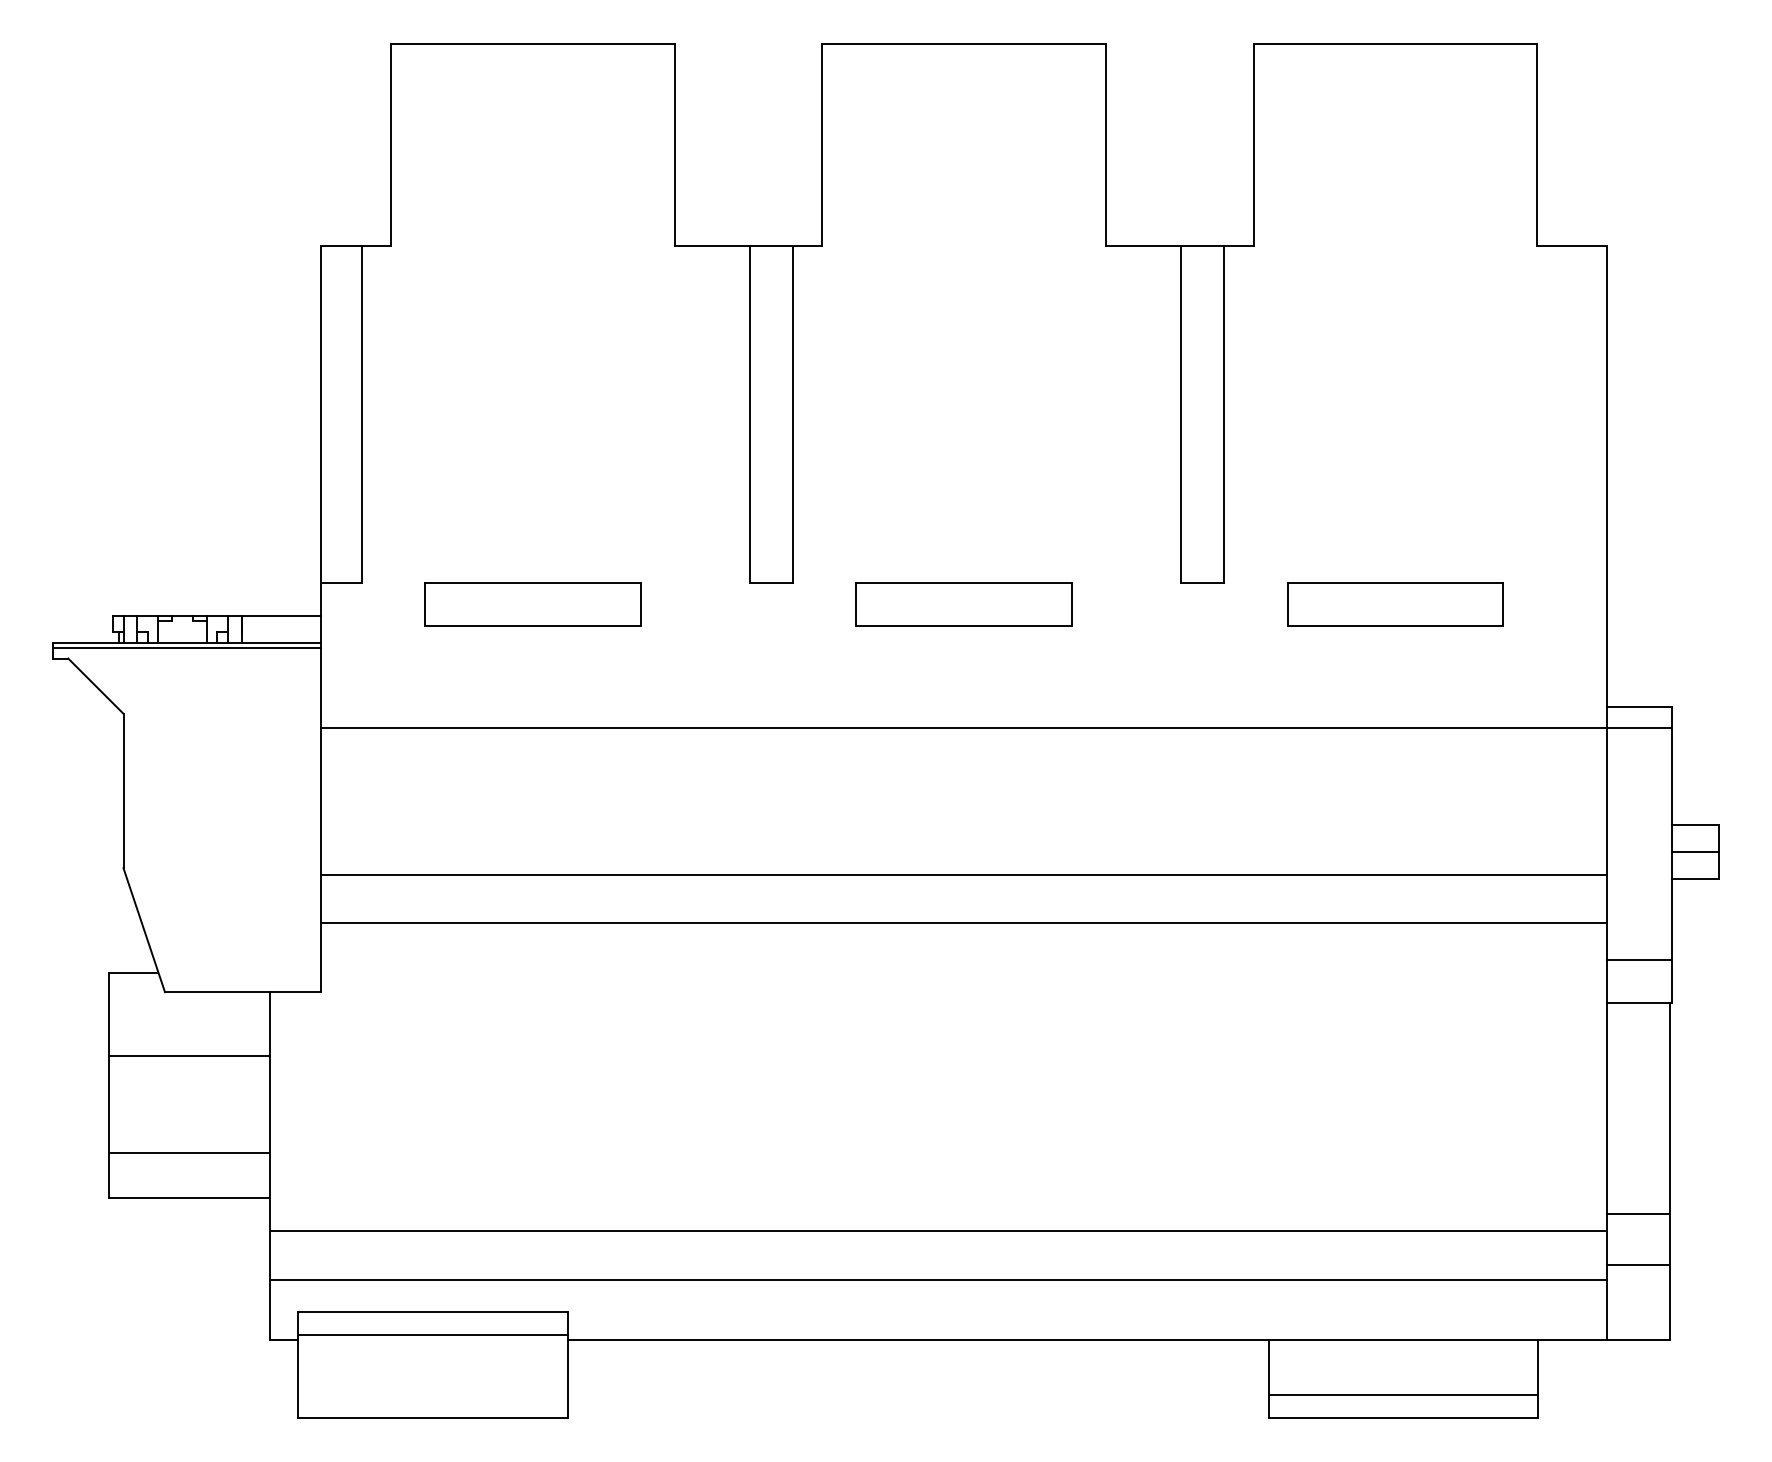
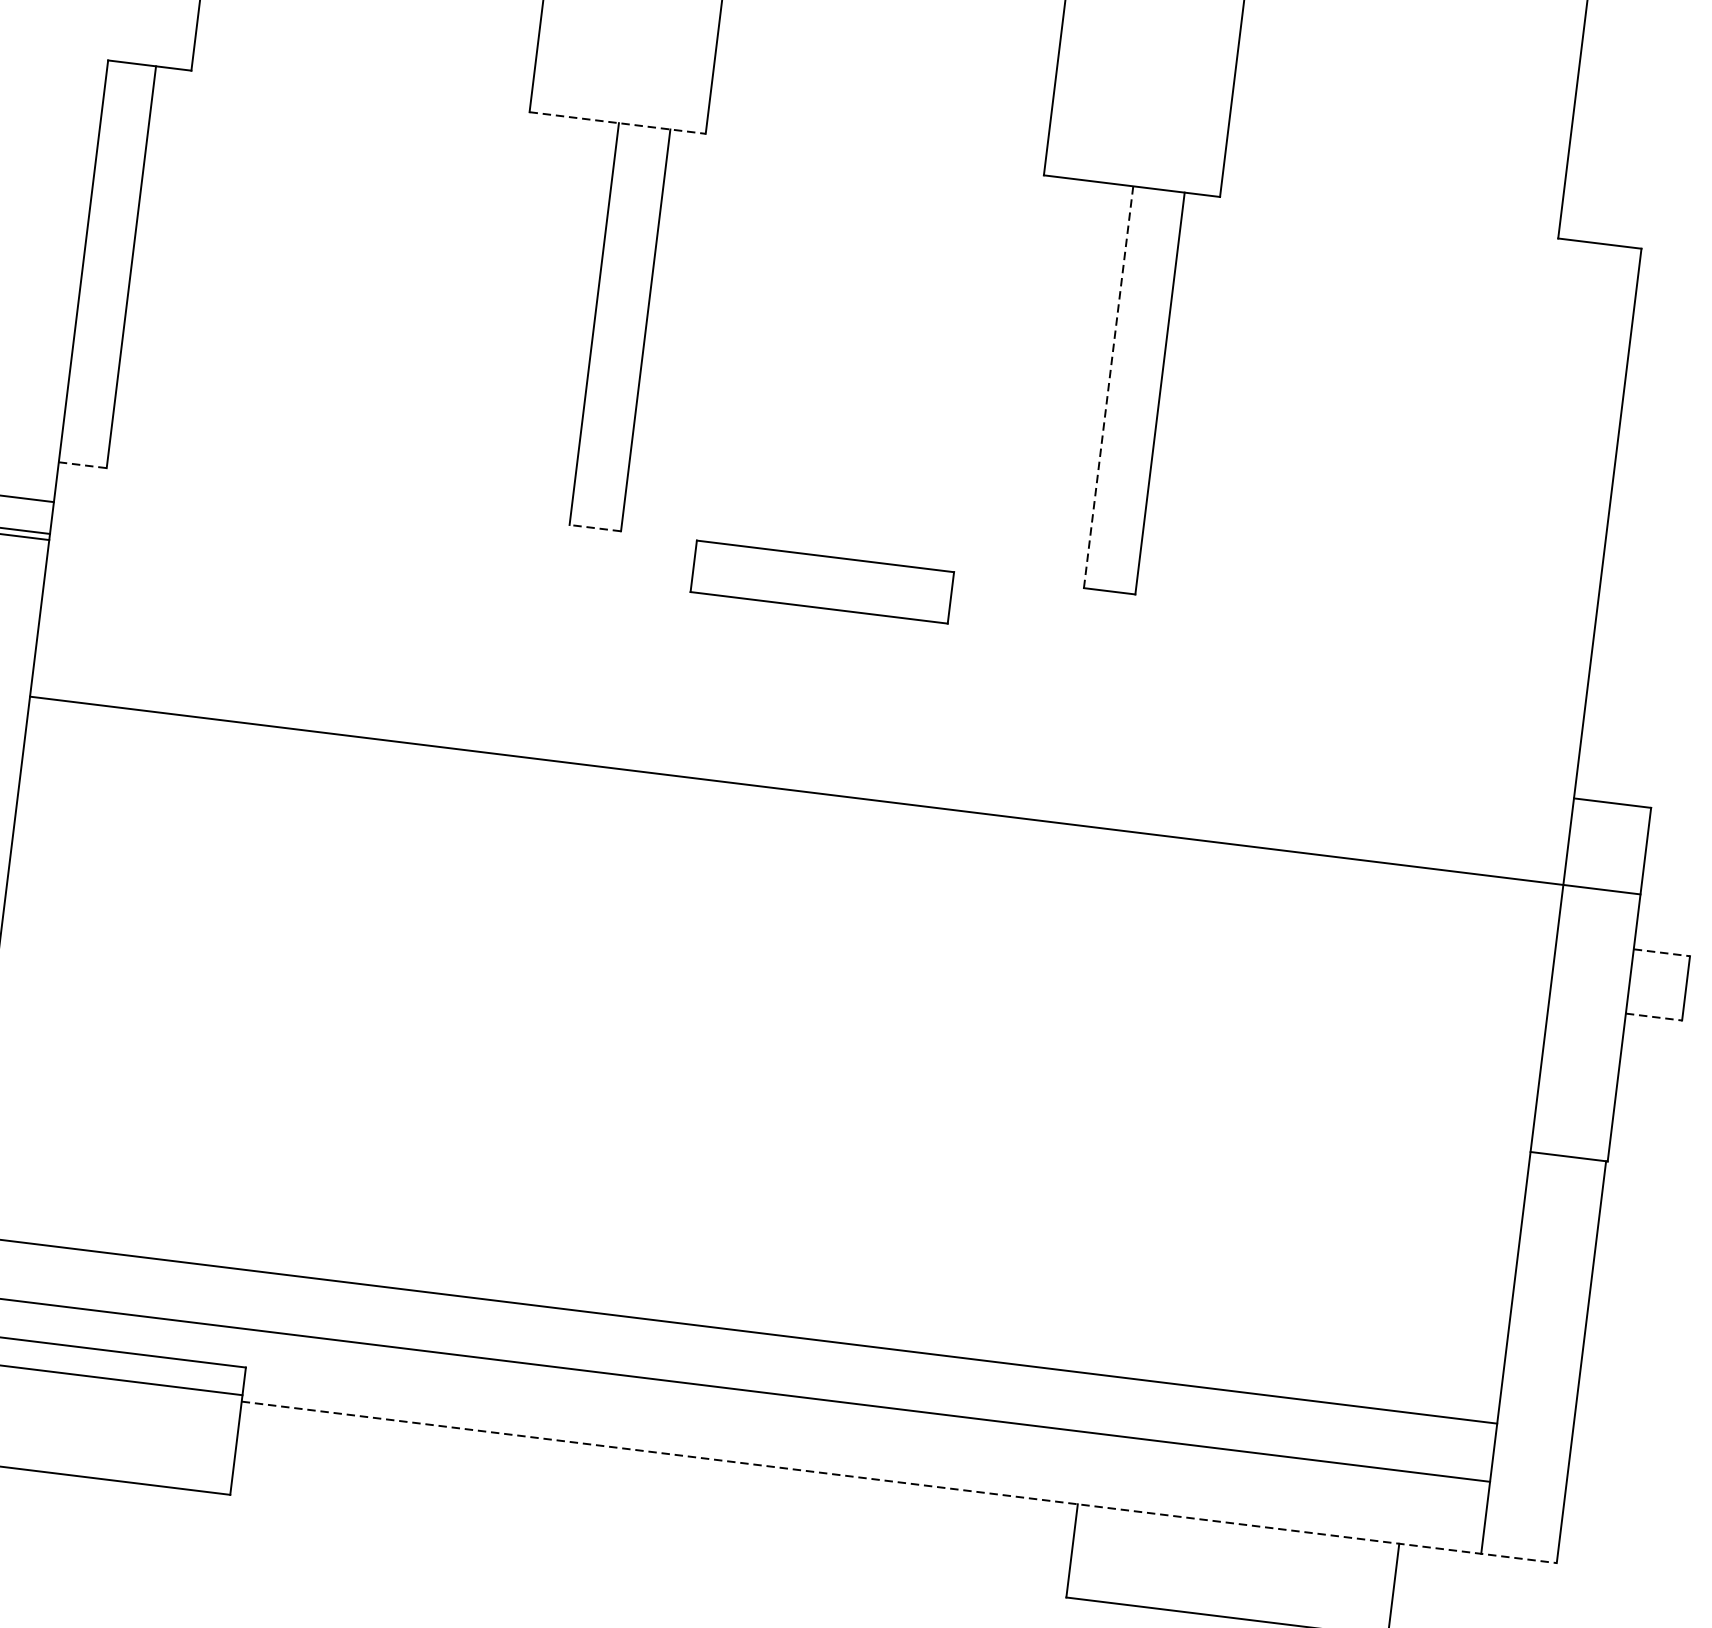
line: (748, 245) -> (617, 122), solid -> dashed
line: (1180, 413) -> (1108, 386), solid -> dashed
line: (341, 582) -> (82, 464), solid -> dashed
line: (771, 582) -> (595, 527), solid -> dashed
part: (532, 604) -> (307, 519), removed
part: (1395, 604) -> (1336, 645), removed
line: (996, 728) -> (835, 795), moved
line: (1695, 825) -> (1662, 952), solid -> dashed
line: (1694, 852) -> (1657, 985), removed
line: (963, 874) -> (781, 904), removed
line: (1695, 879) -> (1654, 1017), solid -> dashed
line: (963, 923) -> (774, 962), removed
line: (1638, 960) -> (1574, 1105), removed
line: (1638, 1214) -> (1537, 1408), removed
line: (1638, 1264) -> (1529, 1468), removed
line: (1119, 1340) -> (899, 1482), solid -> dashed
line: (1403, 1395) -> (1230, 1590), removed

